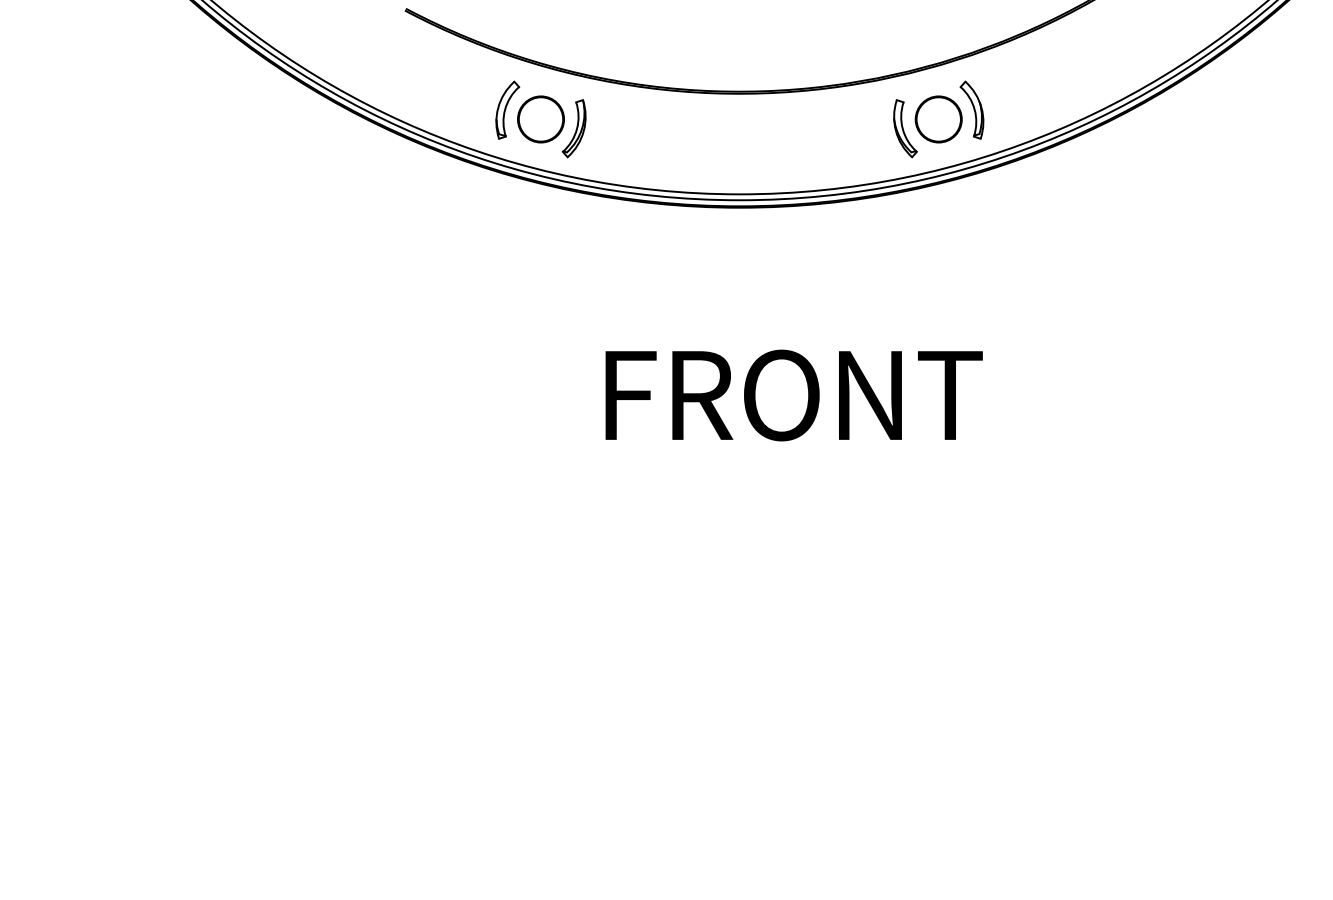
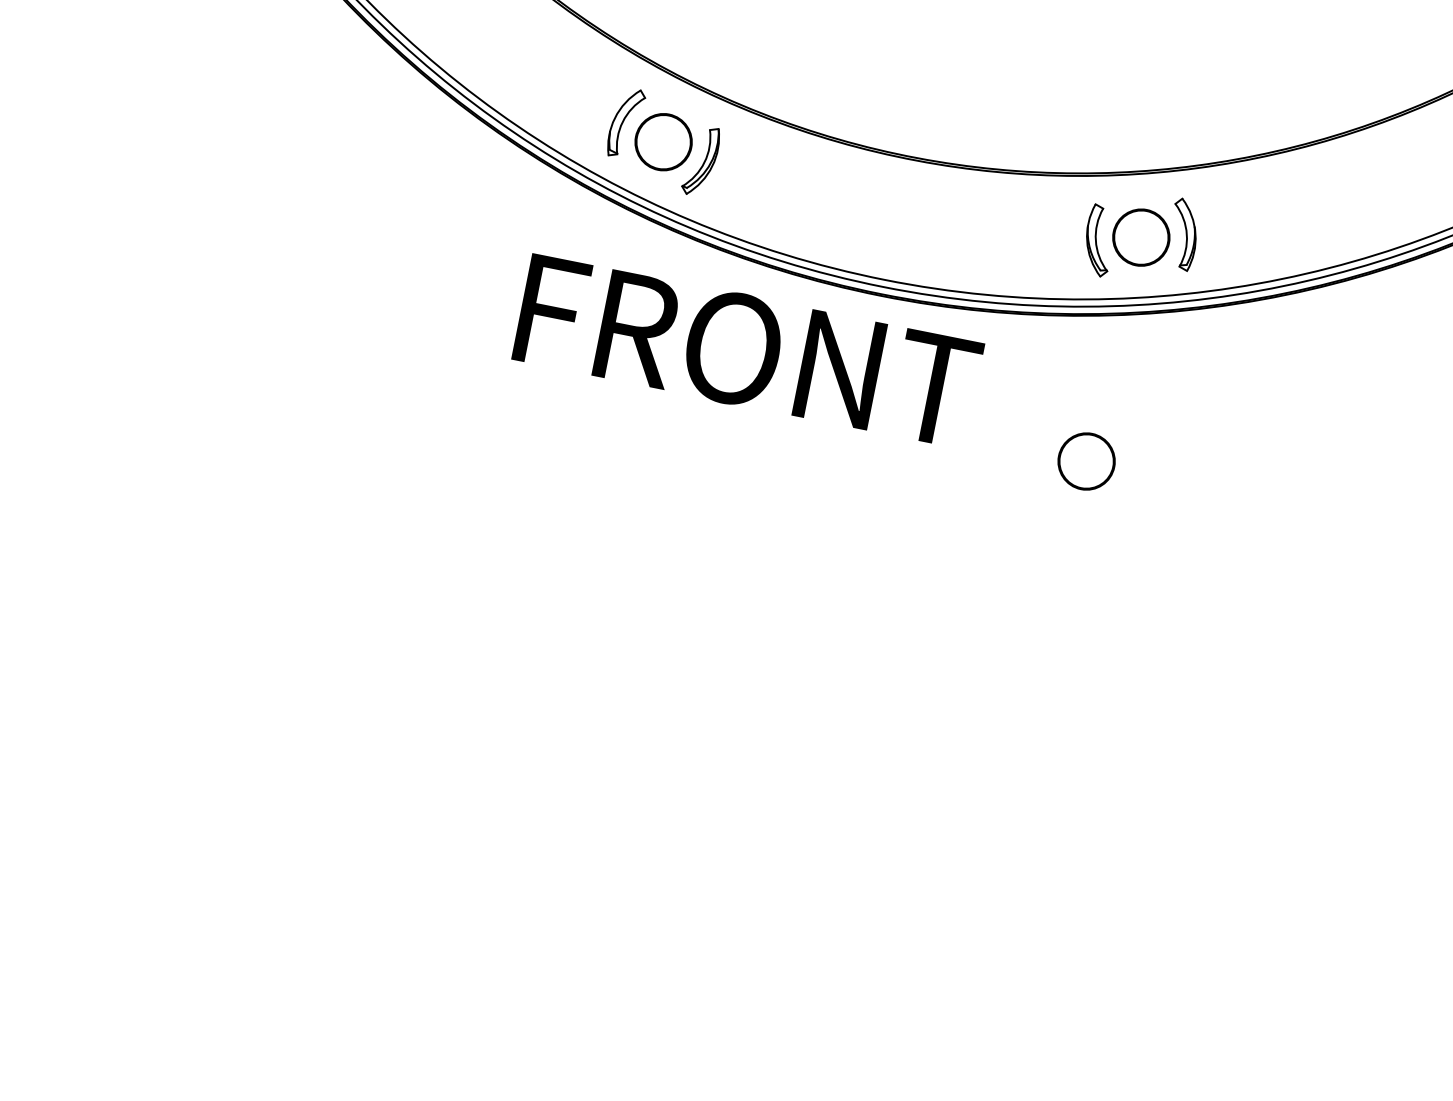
circle: (930, 307) -> (1086, 461), added
text: (793, 395) -> (747, 351), moved

